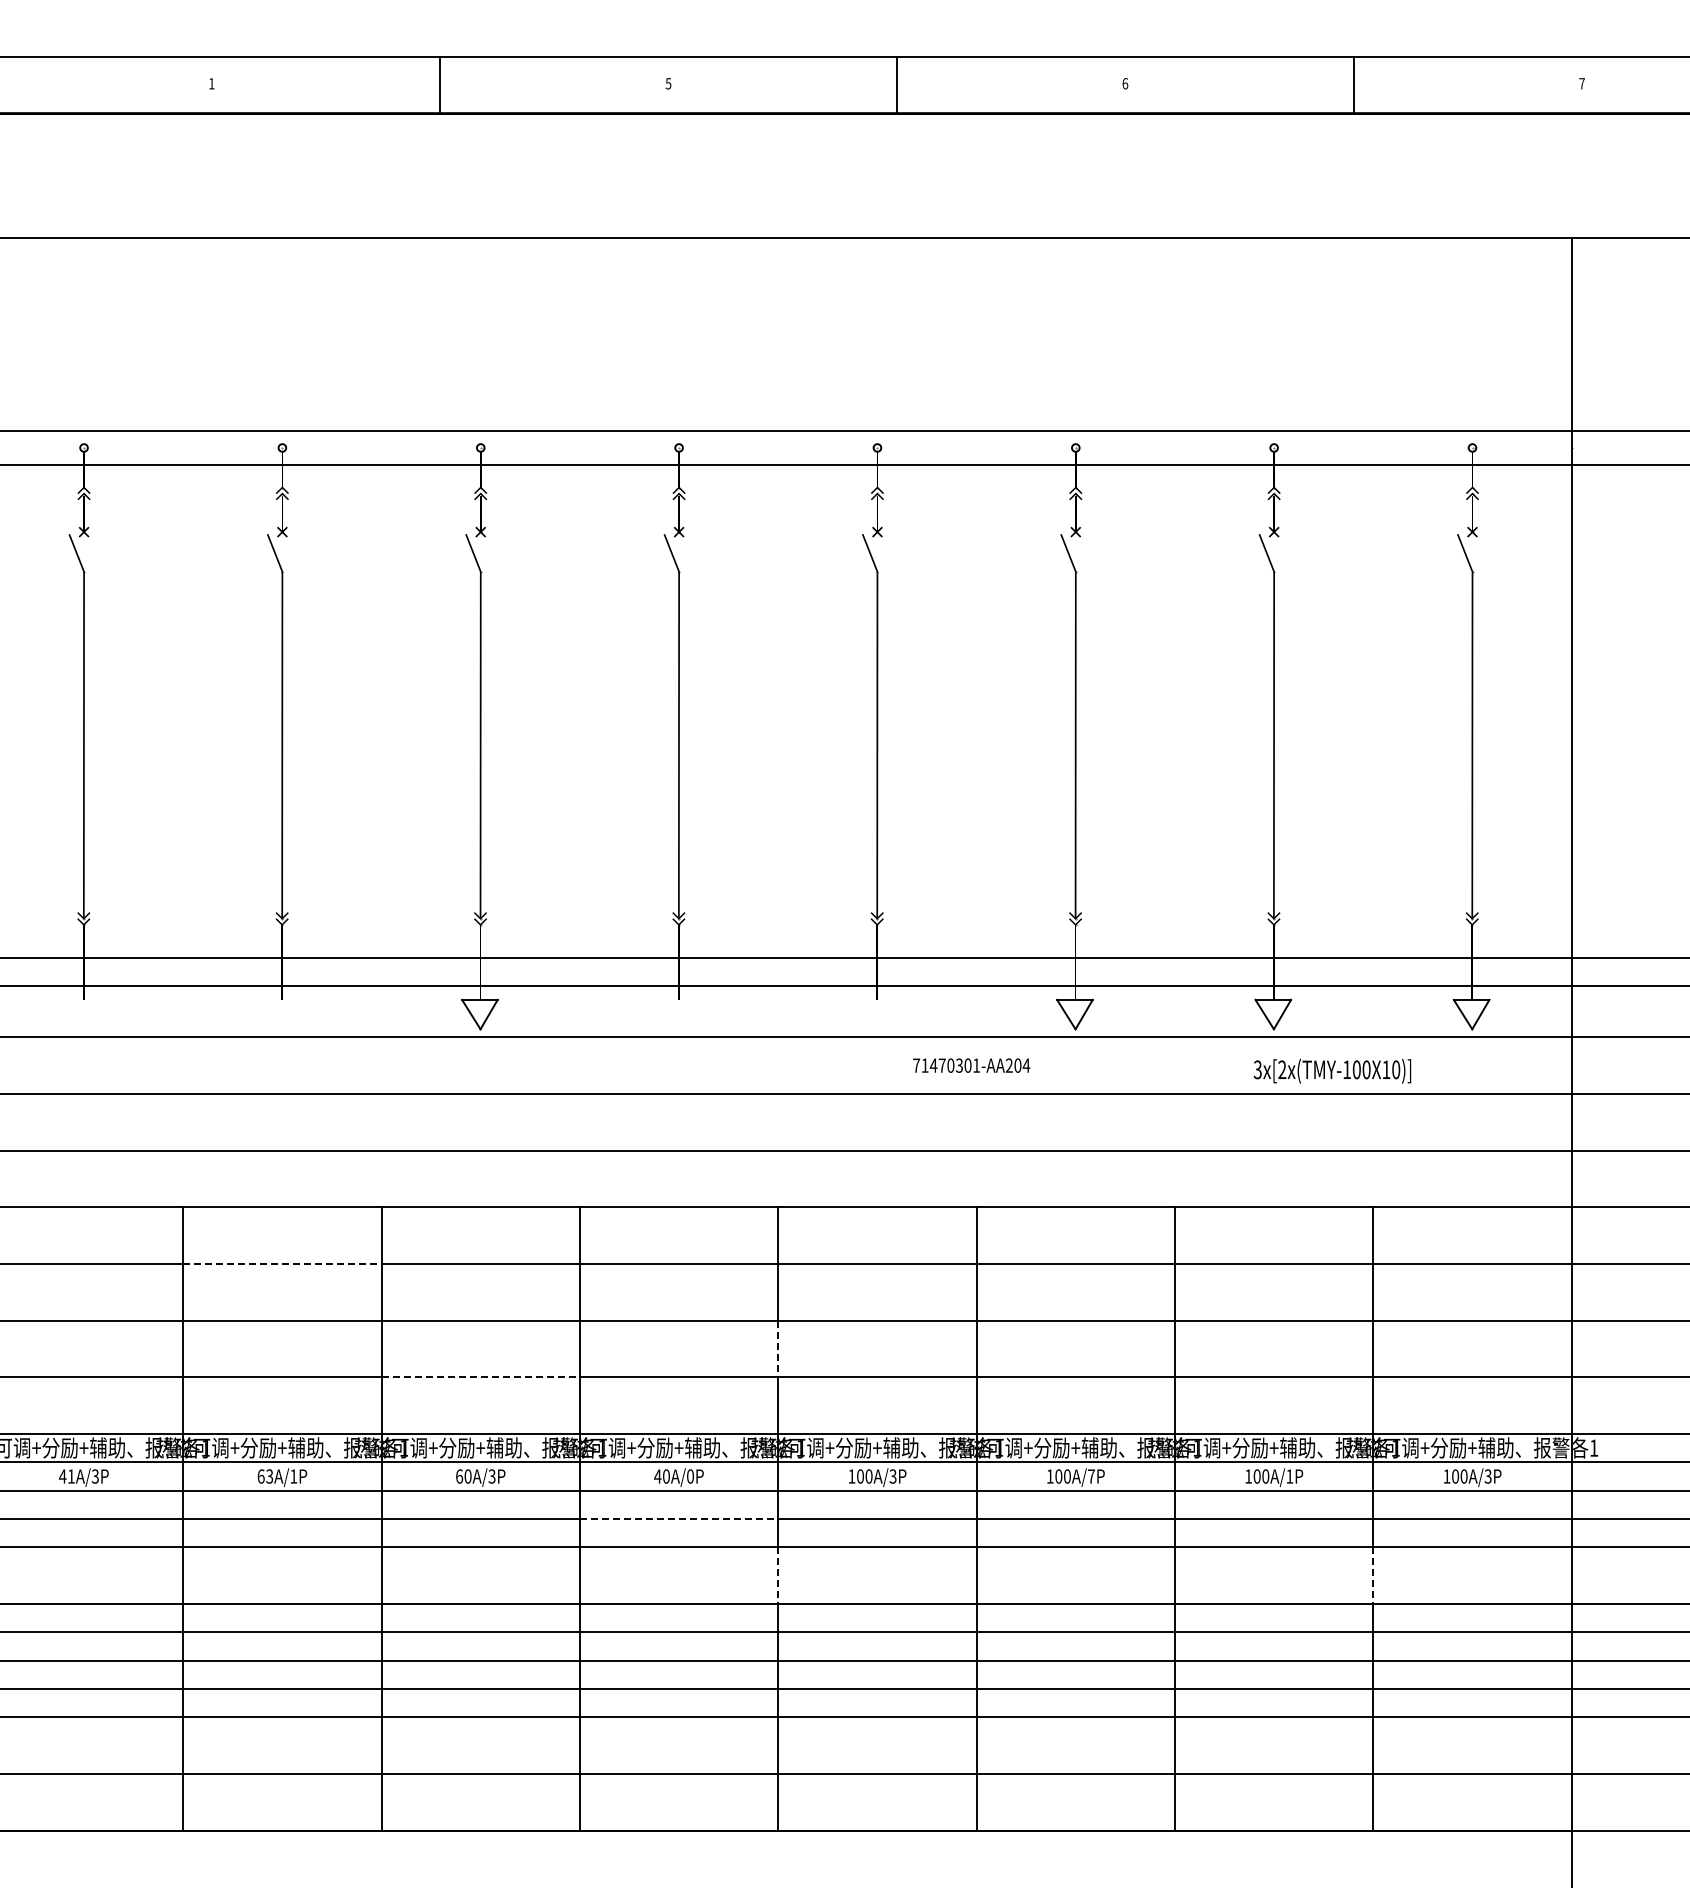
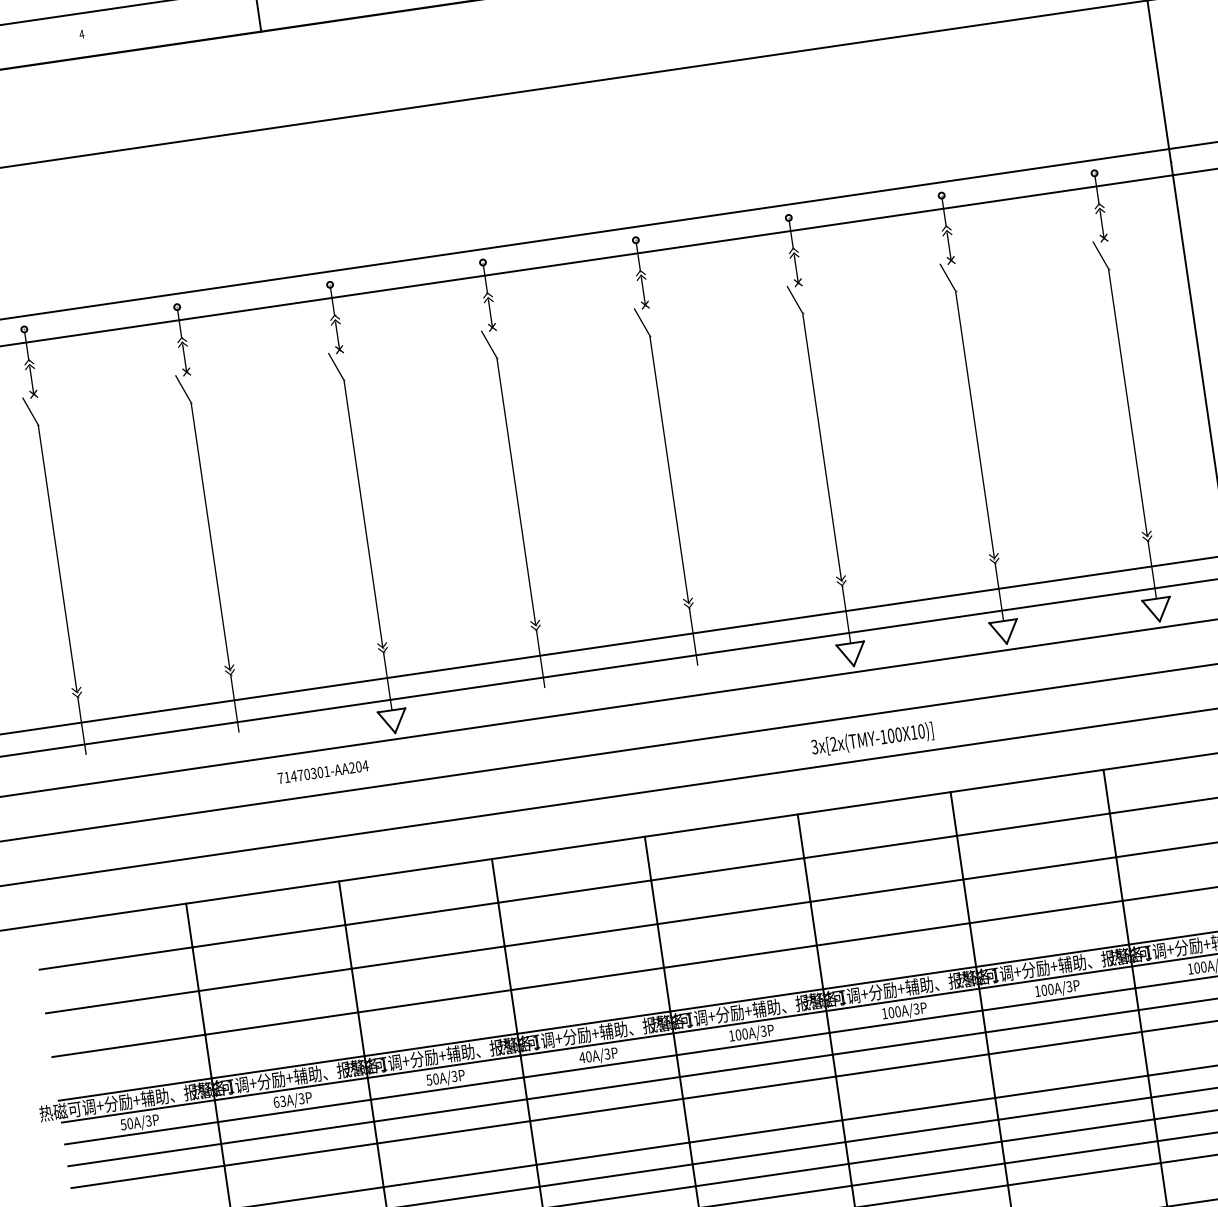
text: (211, 83) -> (81, 34), 1 -> 4
text: (971, 1065) -> (323, 772), moved
text: (1332, 1070) -> (872, 739), moved
line: (282, 1264) -> (269, 936), dashed -> solid
line: (778, 1349) -> (661, 946), dashed -> solid
line: (481, 1377) -> (435, 1001), dashed -> solid
text: (66, 1476) -> (126, 1124), 41A/3P -> 50A/3P
text: (293, 1476) -> (301, 1098), 63A/1P -> 63A/3P
text: (459, 1476) -> (429, 1080), 60A/3P -> 50A/3P
text: (690, 1476) -> (607, 1054), 40A/0P -> 40A/3P
text: (1090, 1476) -> (915, 1009), 100A/7P -> 100A/3P
text: (1289, 1476) -> (1069, 986), 100A/1P -> 100A/3P
line: (679, 1519) -> (603, 1088), dashed -> solid
line: (778, 1576) -> (686, 1121), dashed -> solid
line: (1373, 1576) -> (1145, 1054), dashed -> solid

